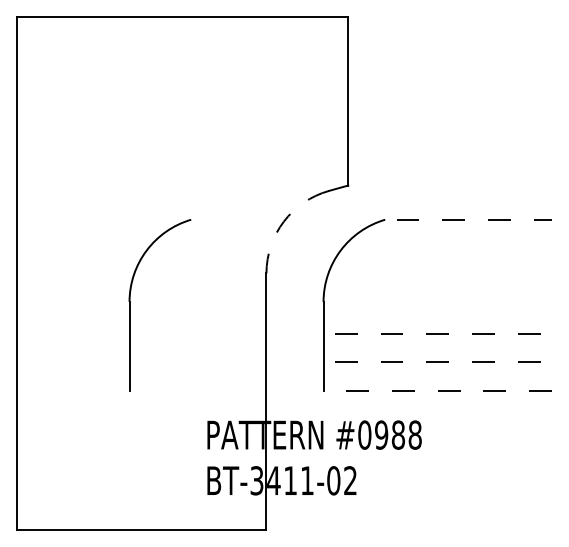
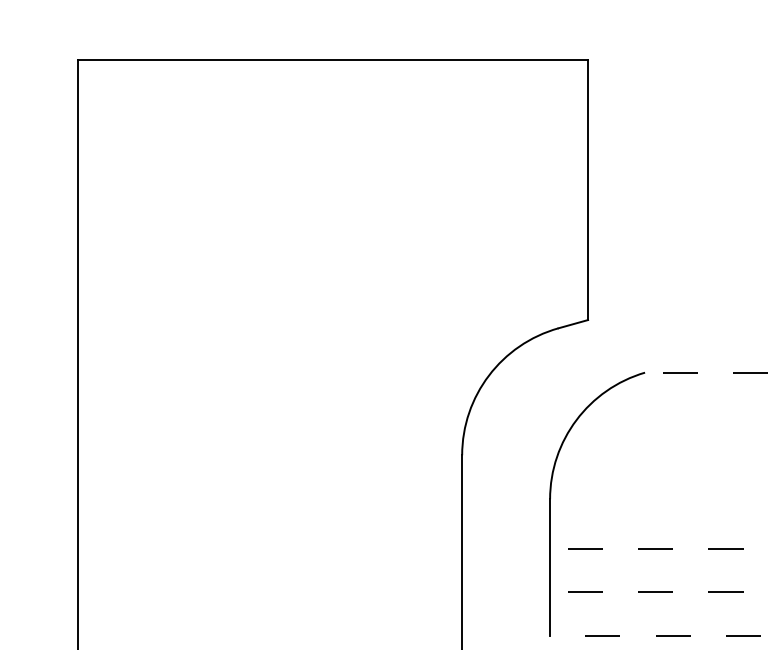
arc: (283, 221) -> (488, 375), dashed -> solid
part: (130, 305) -> (252, 504), removed

